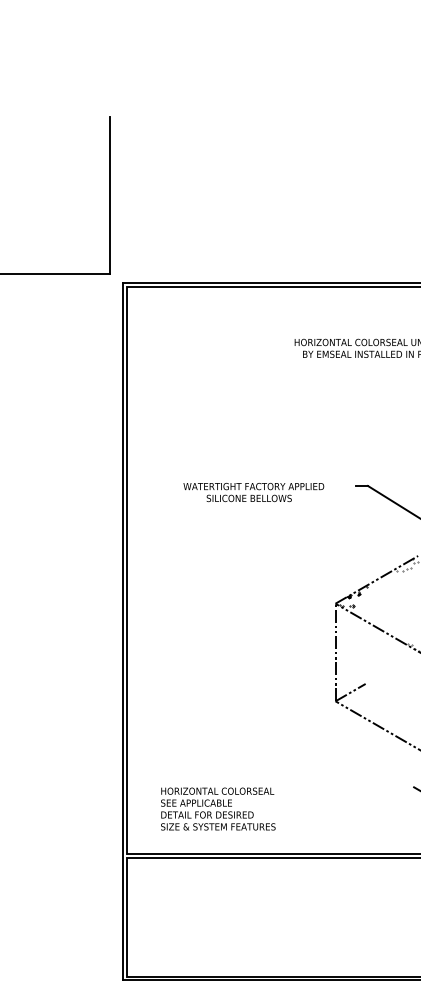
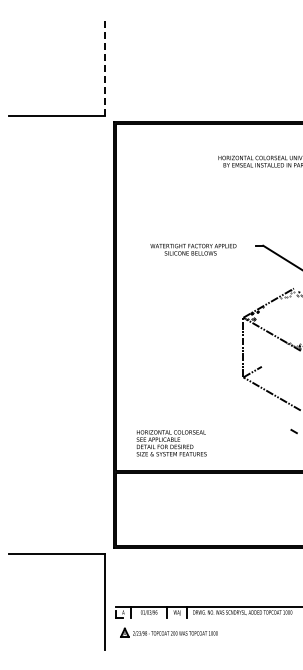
line: (109, 194) -> (105, 67), solid -> dashed

